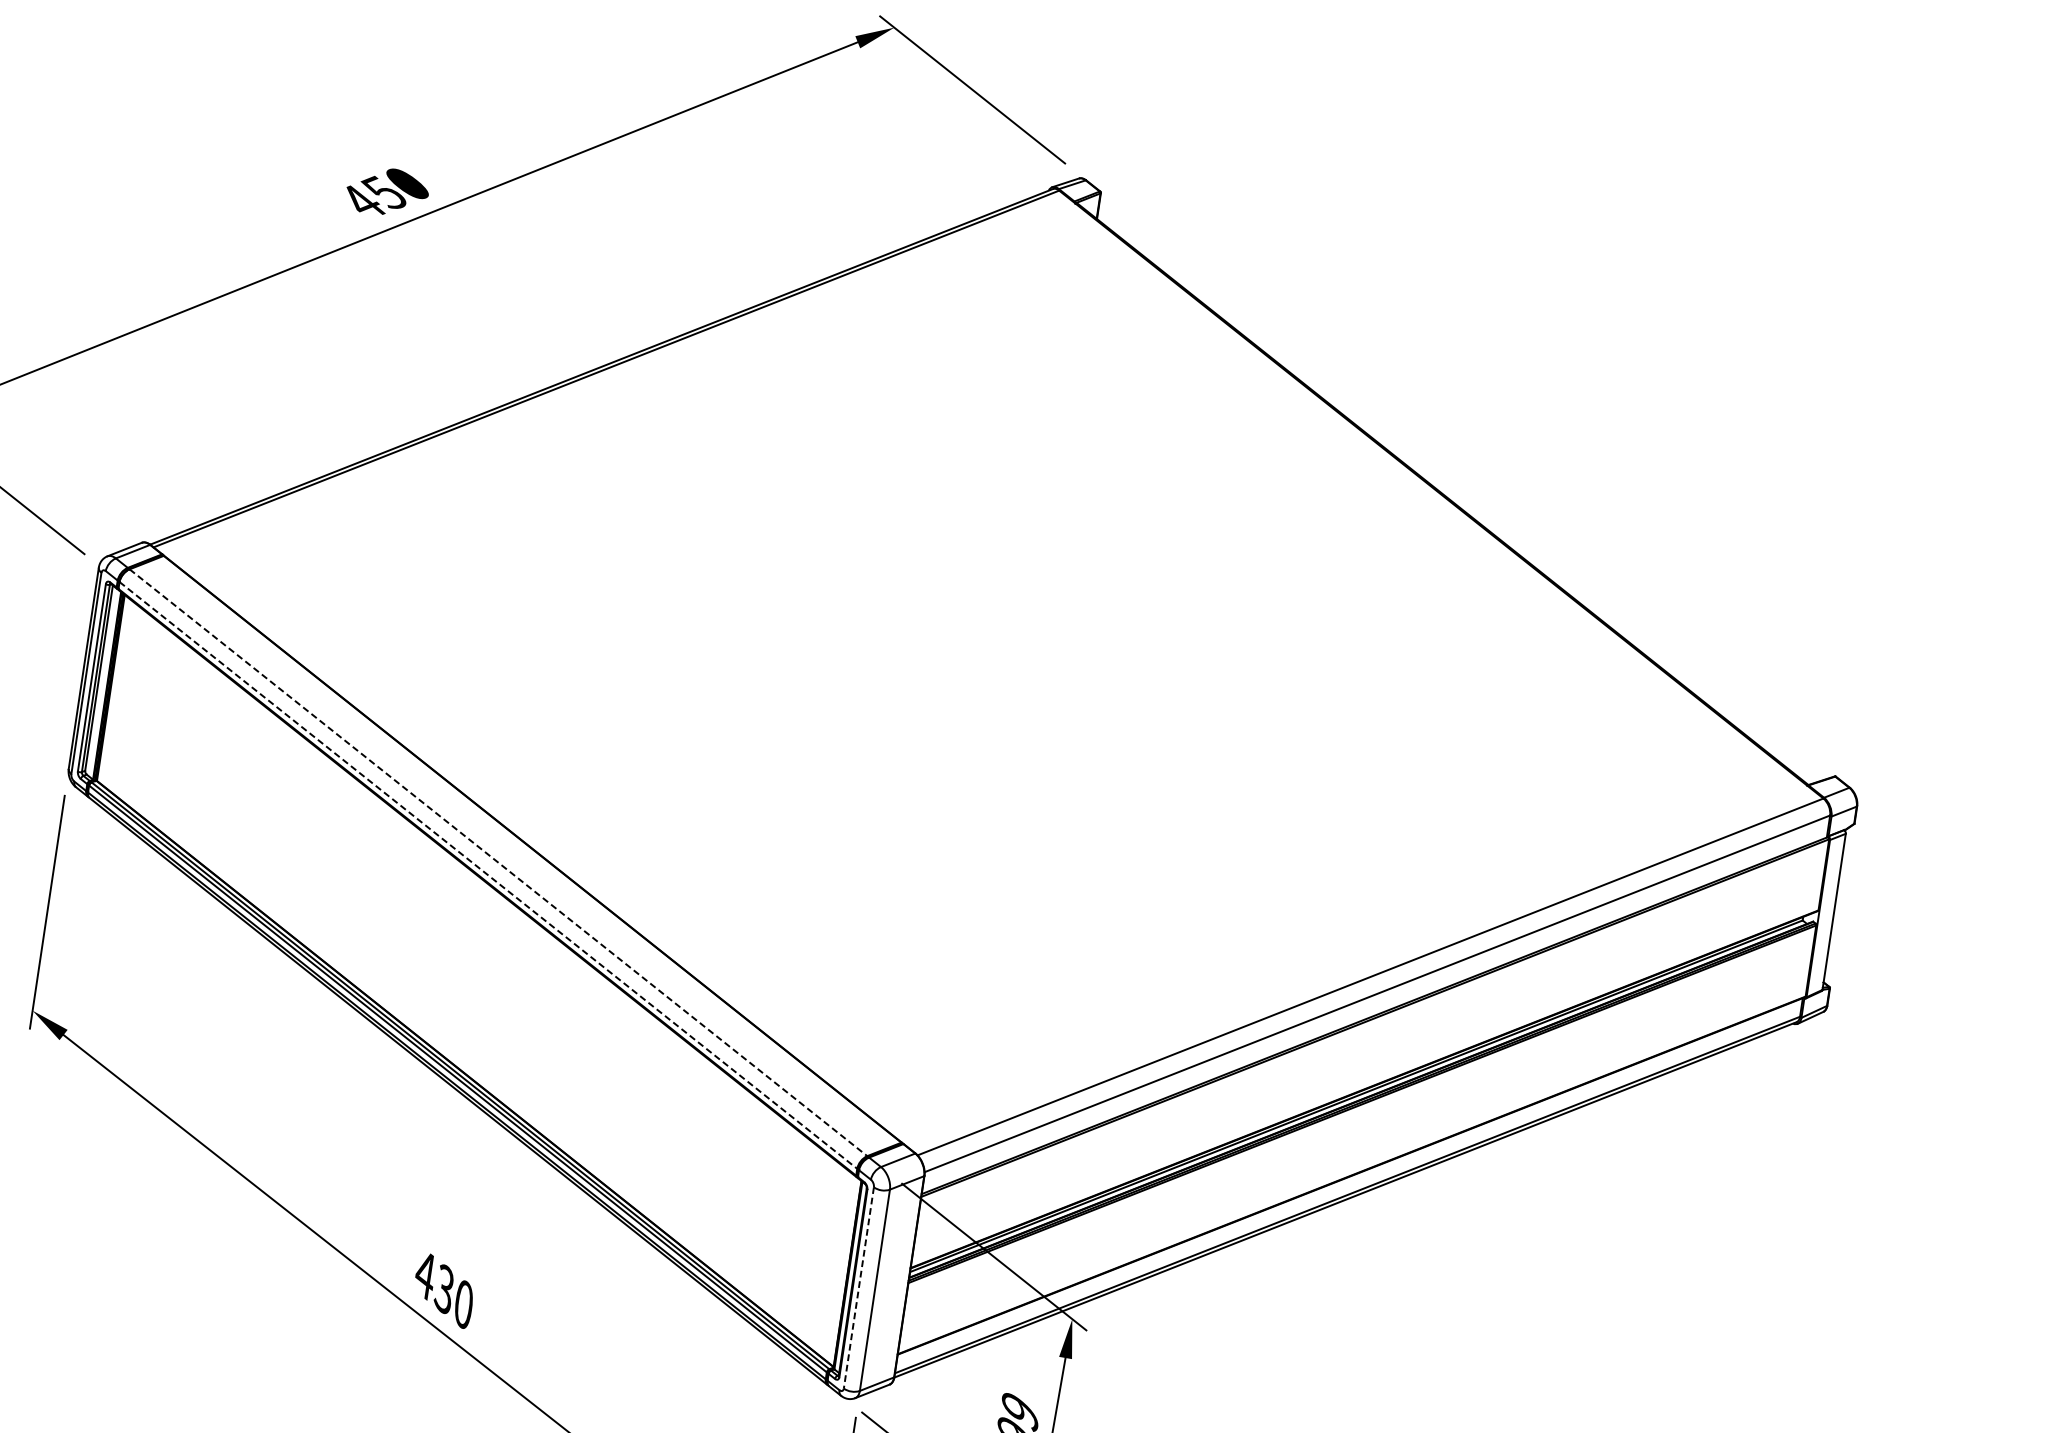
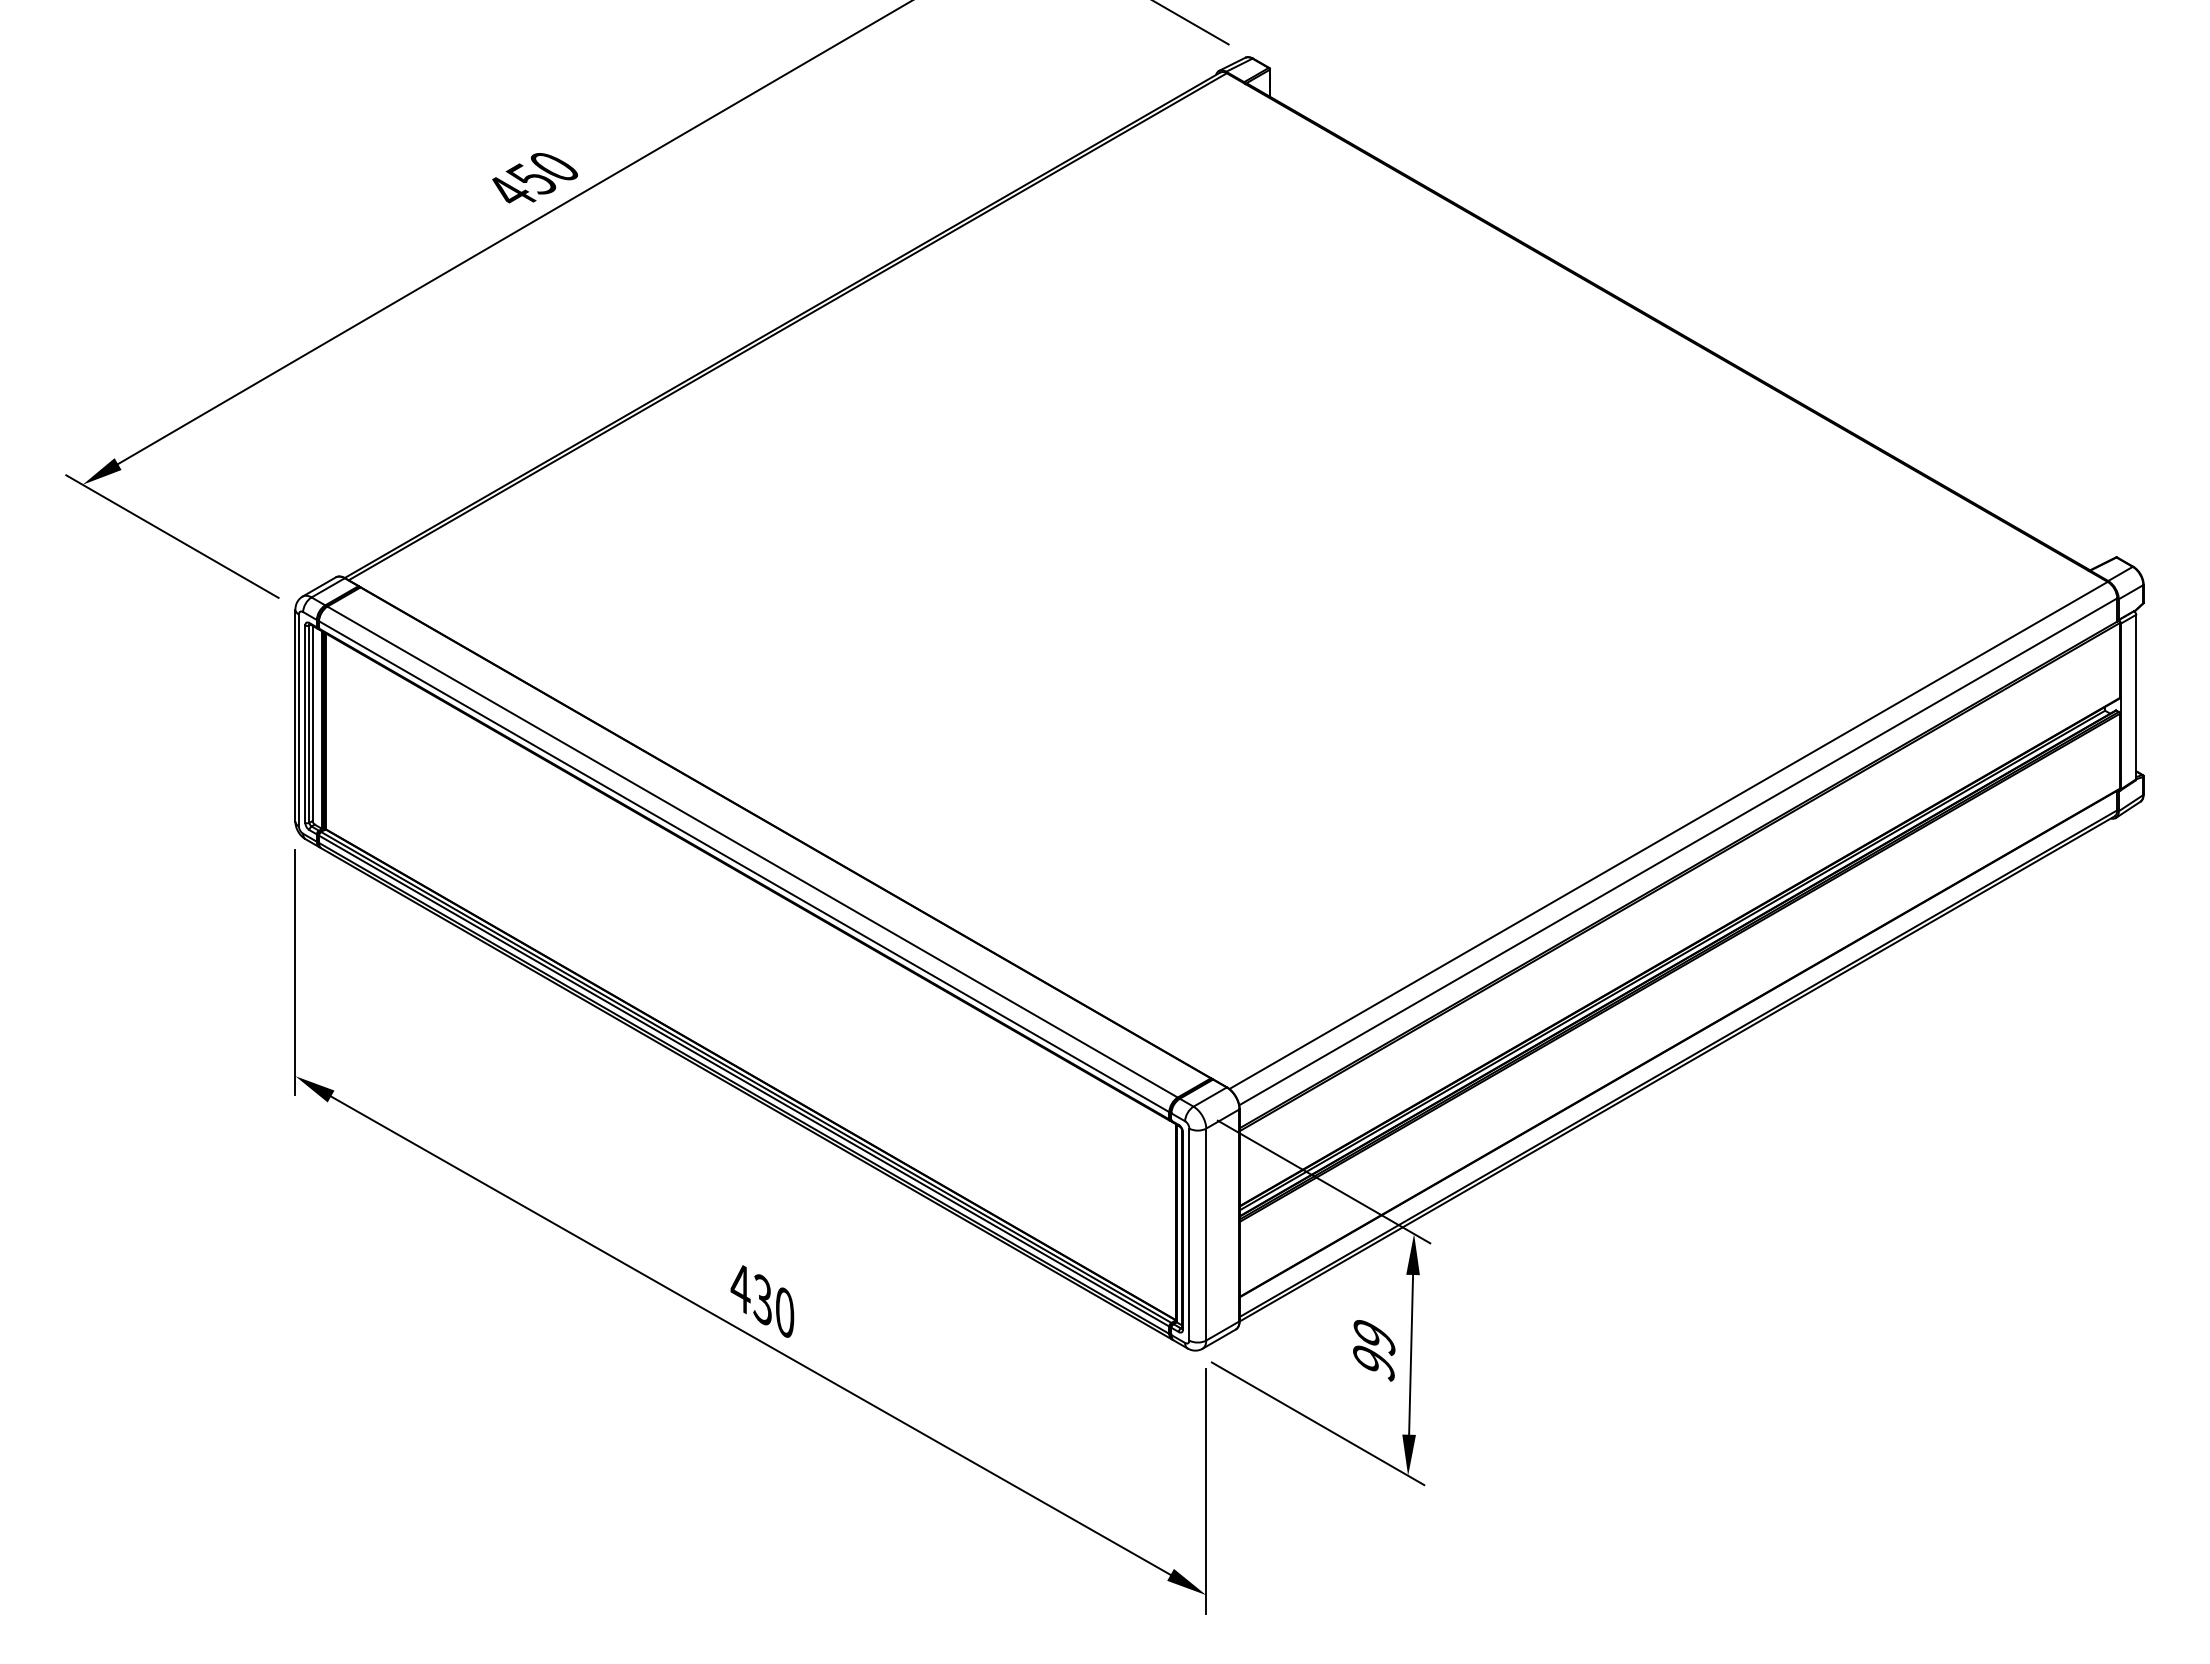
line: (498, 863) -> (752, 852), dashed -> solid
line: (488, 875) -> (744, 866), dashed -> solid
line: (859, 1287) -> (1189, 1234), dashed -> solid

